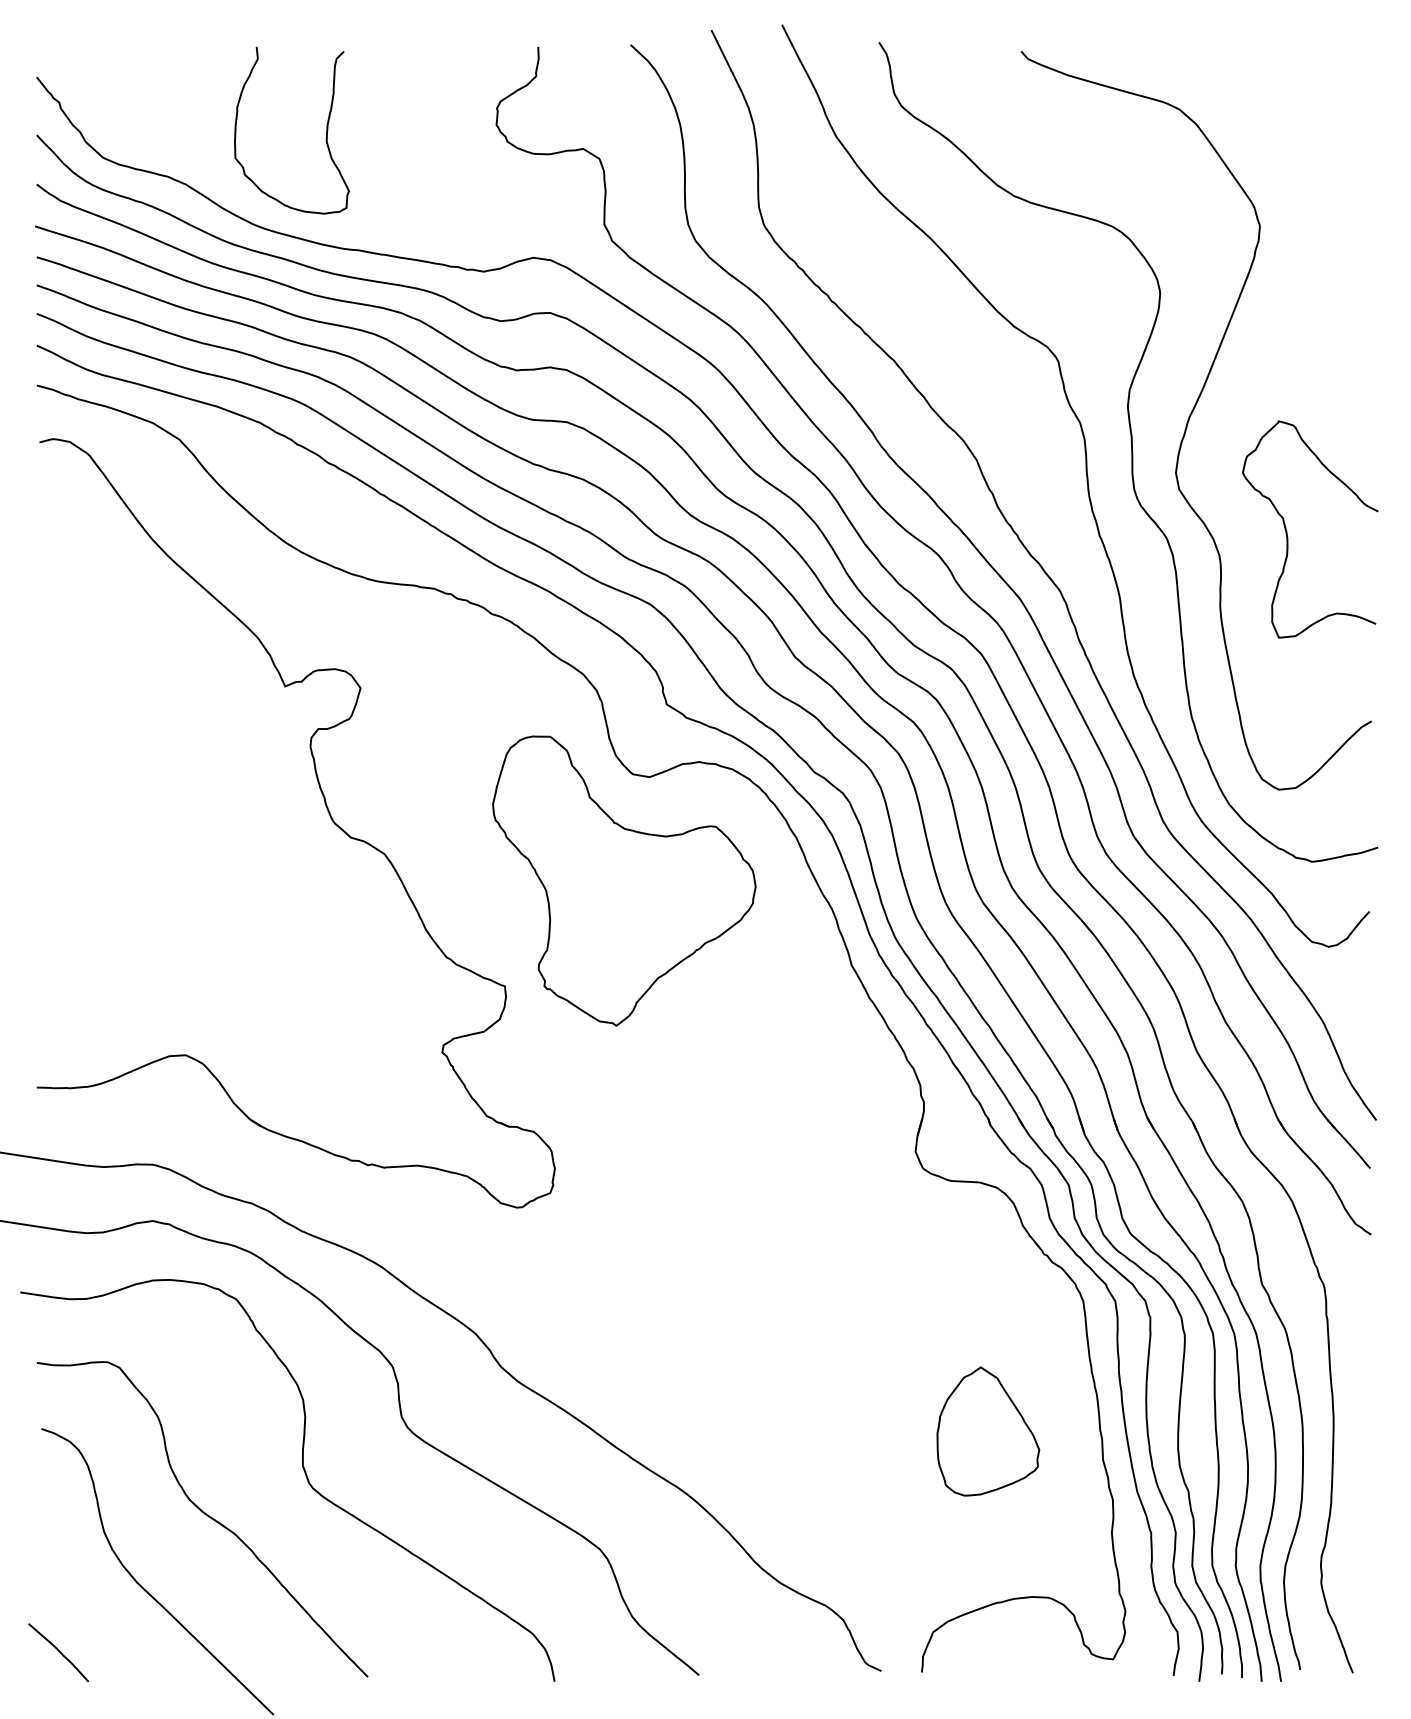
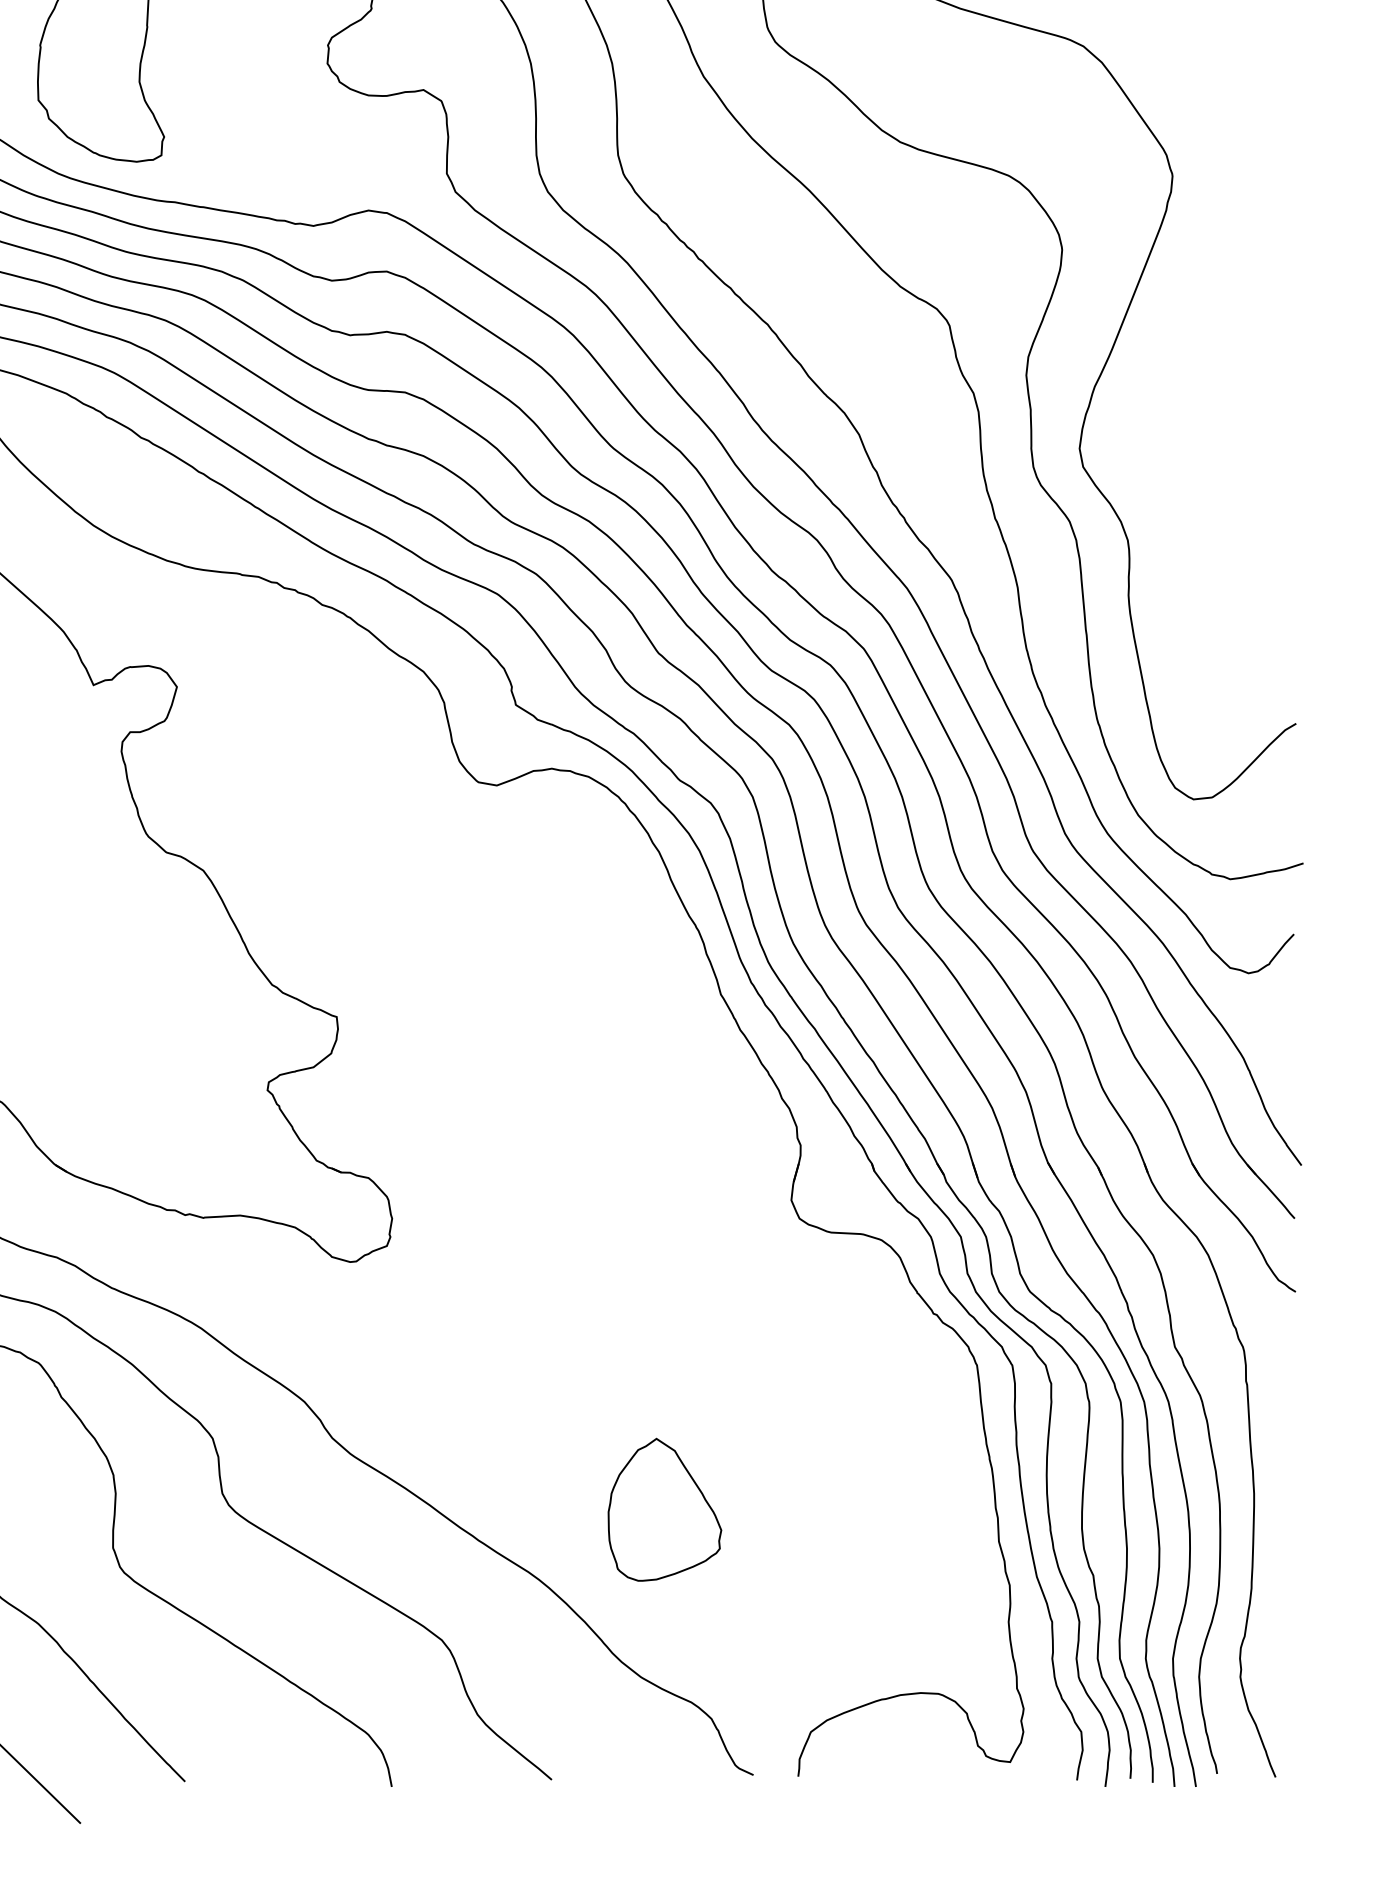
curve: (1287, 531) -> (1203, 513), removed
part: (624, 880) -> (469, 899), removed
part: (988, 1431) -> (665, 1509), moved

